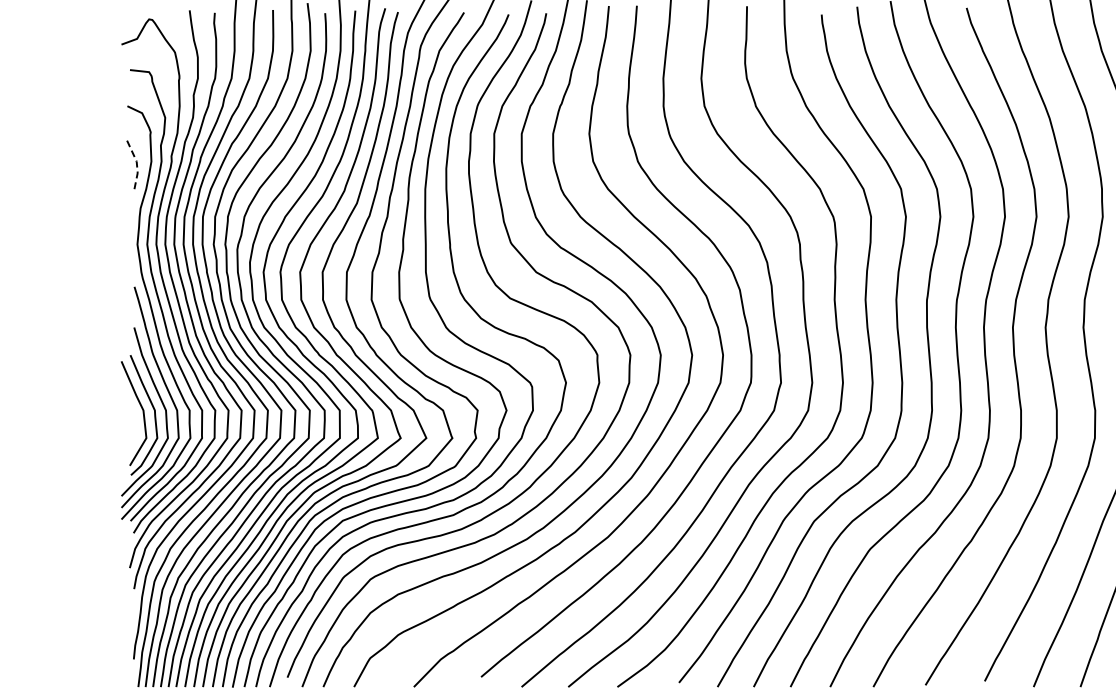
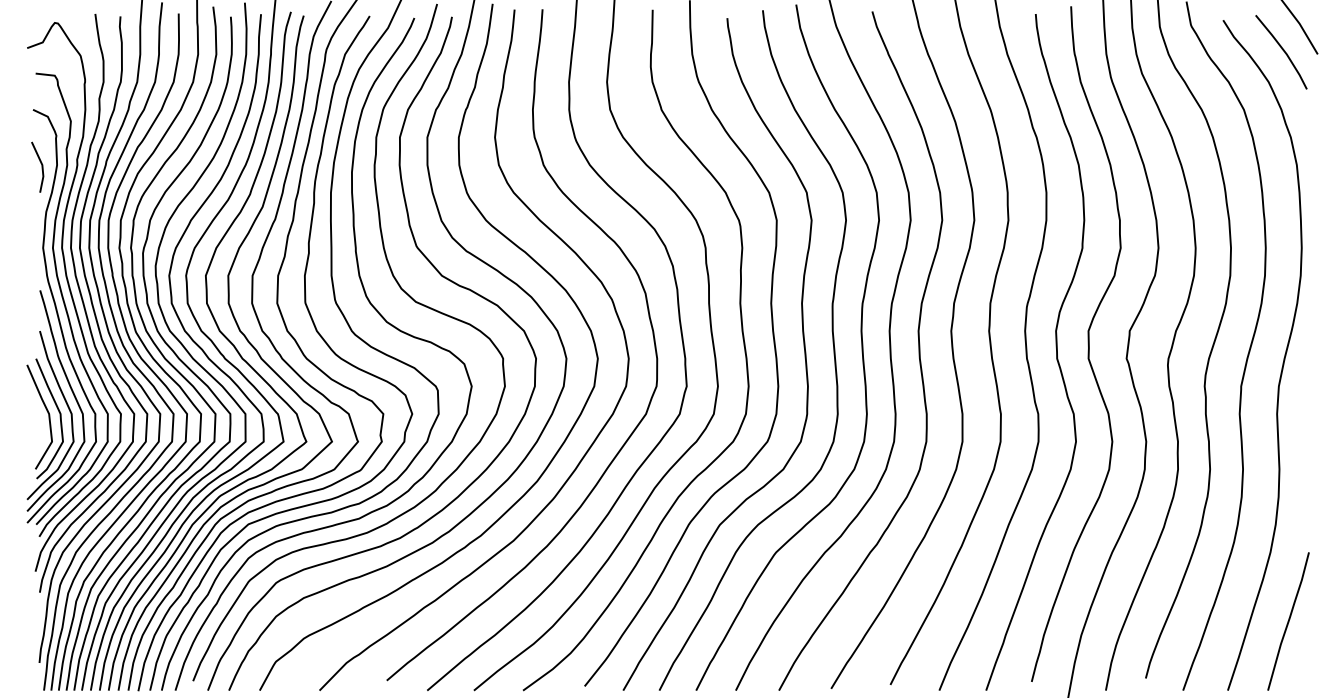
line: (136, 162) -> (42, 166), dashed -> solid

